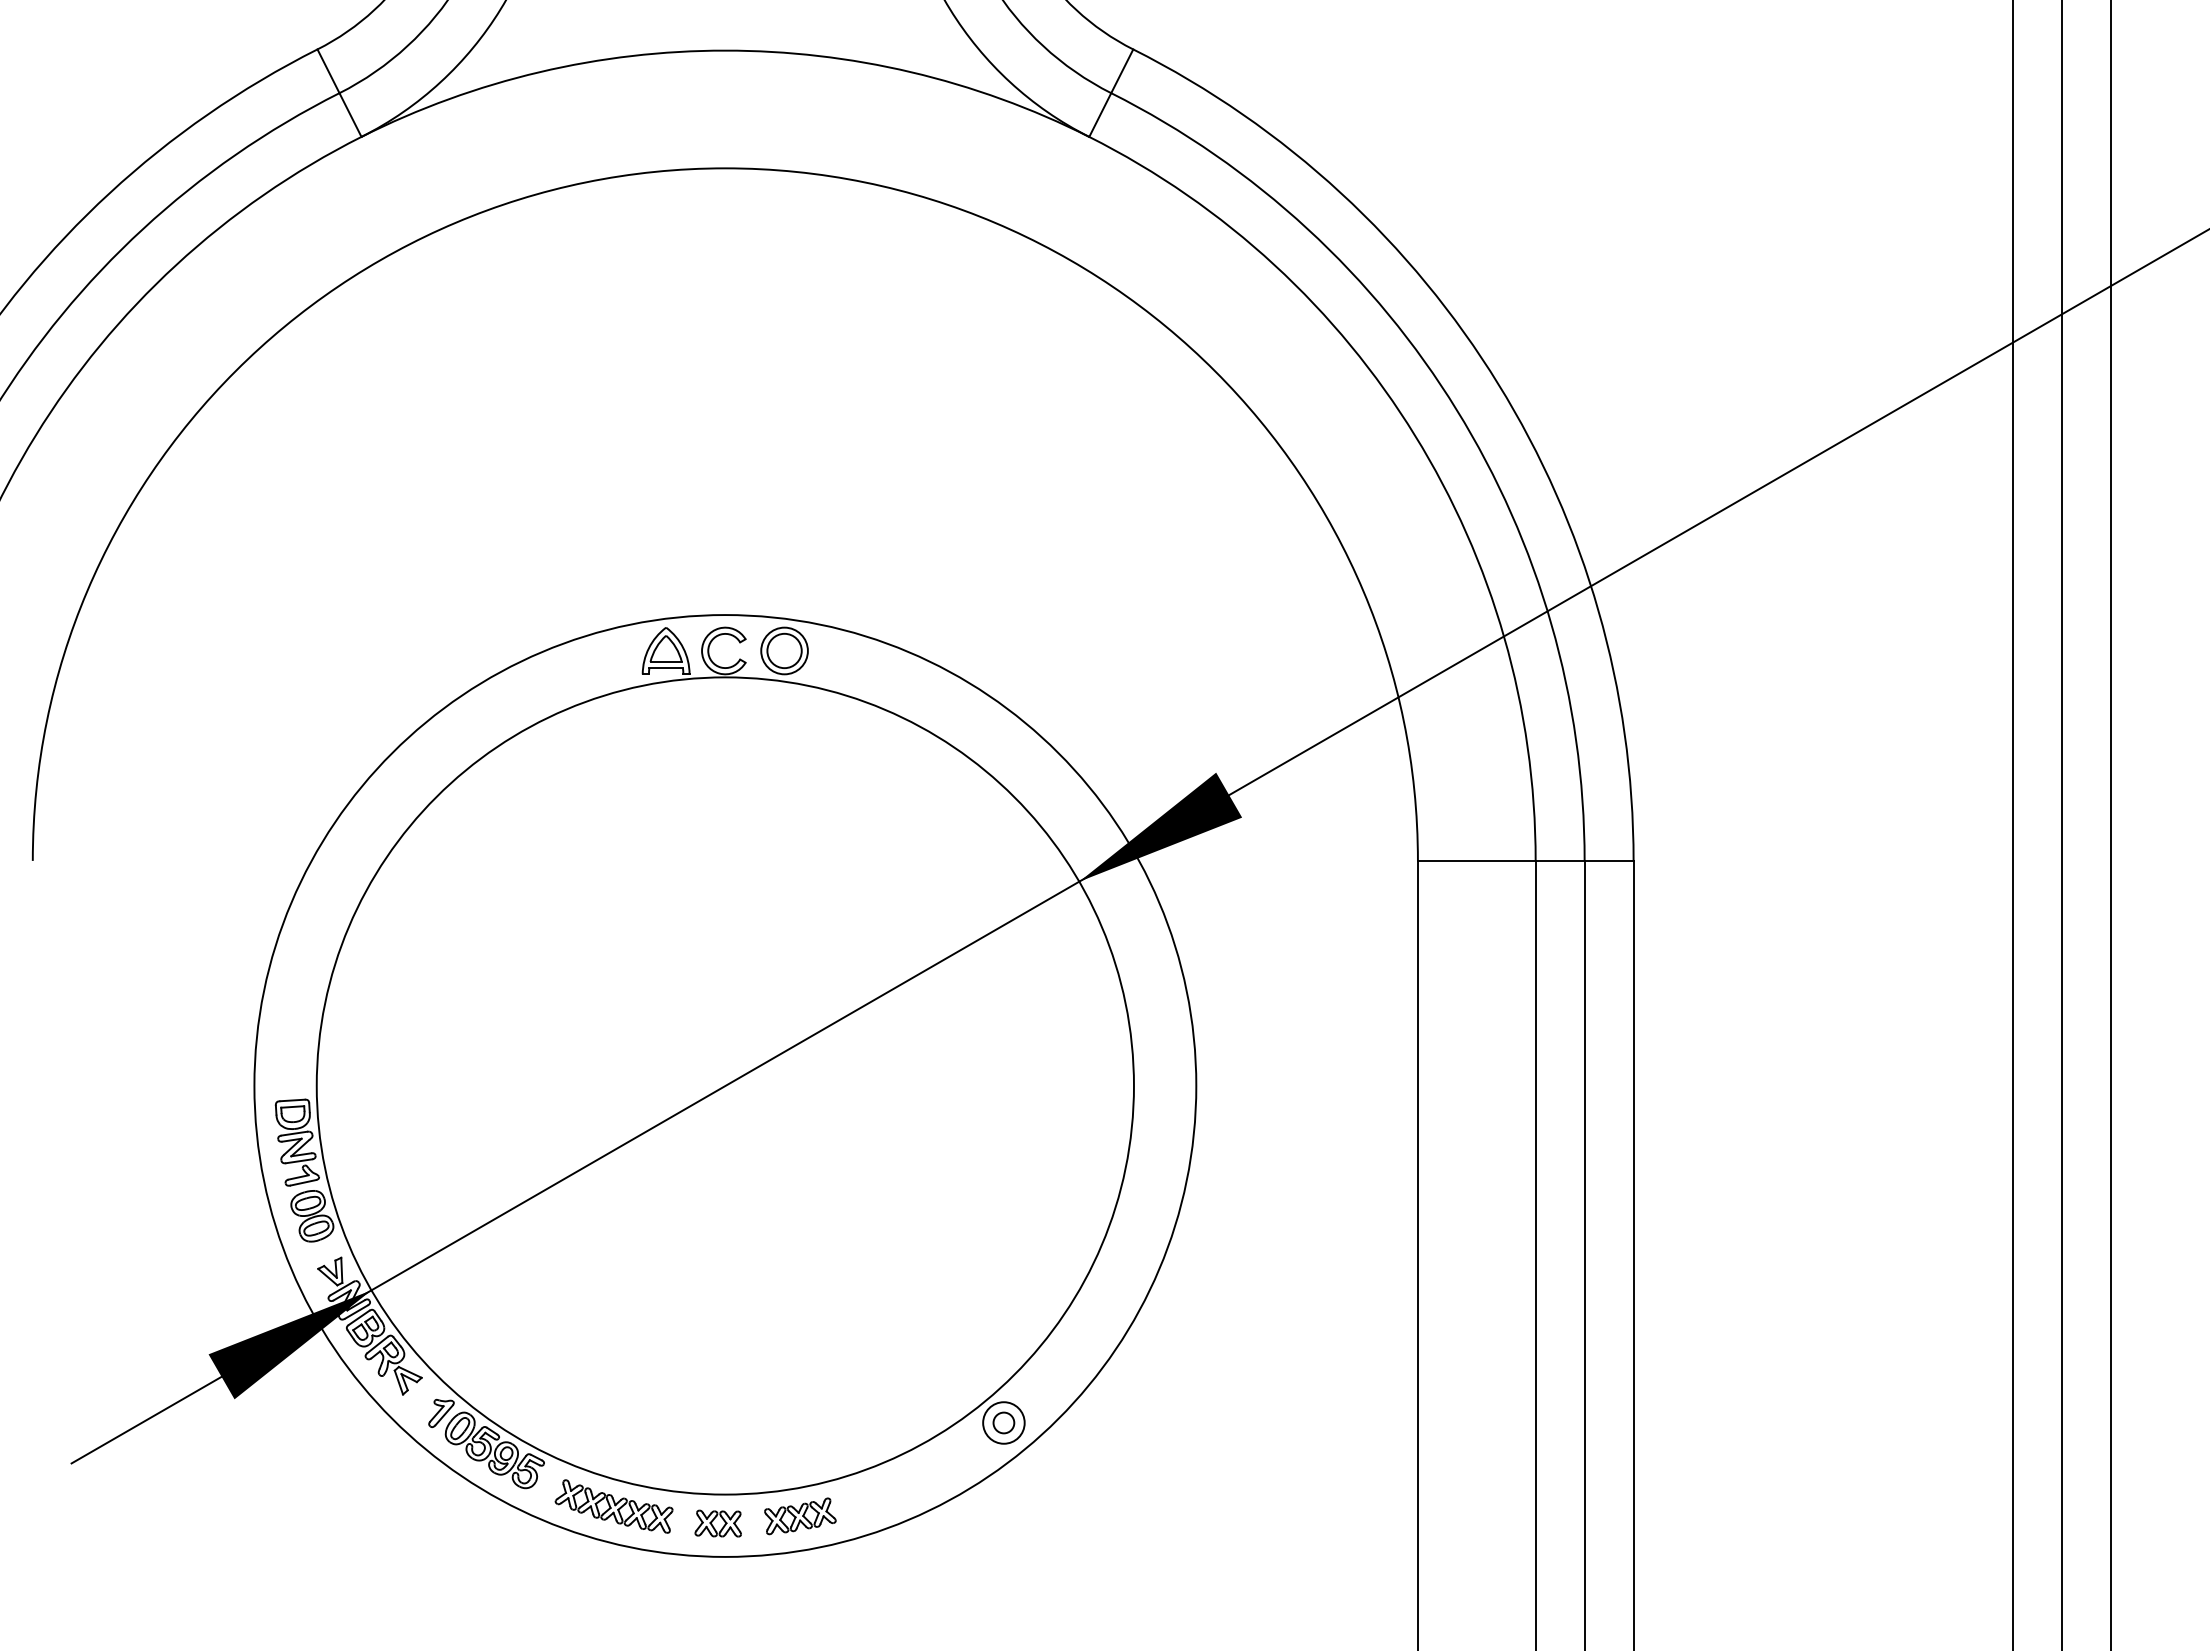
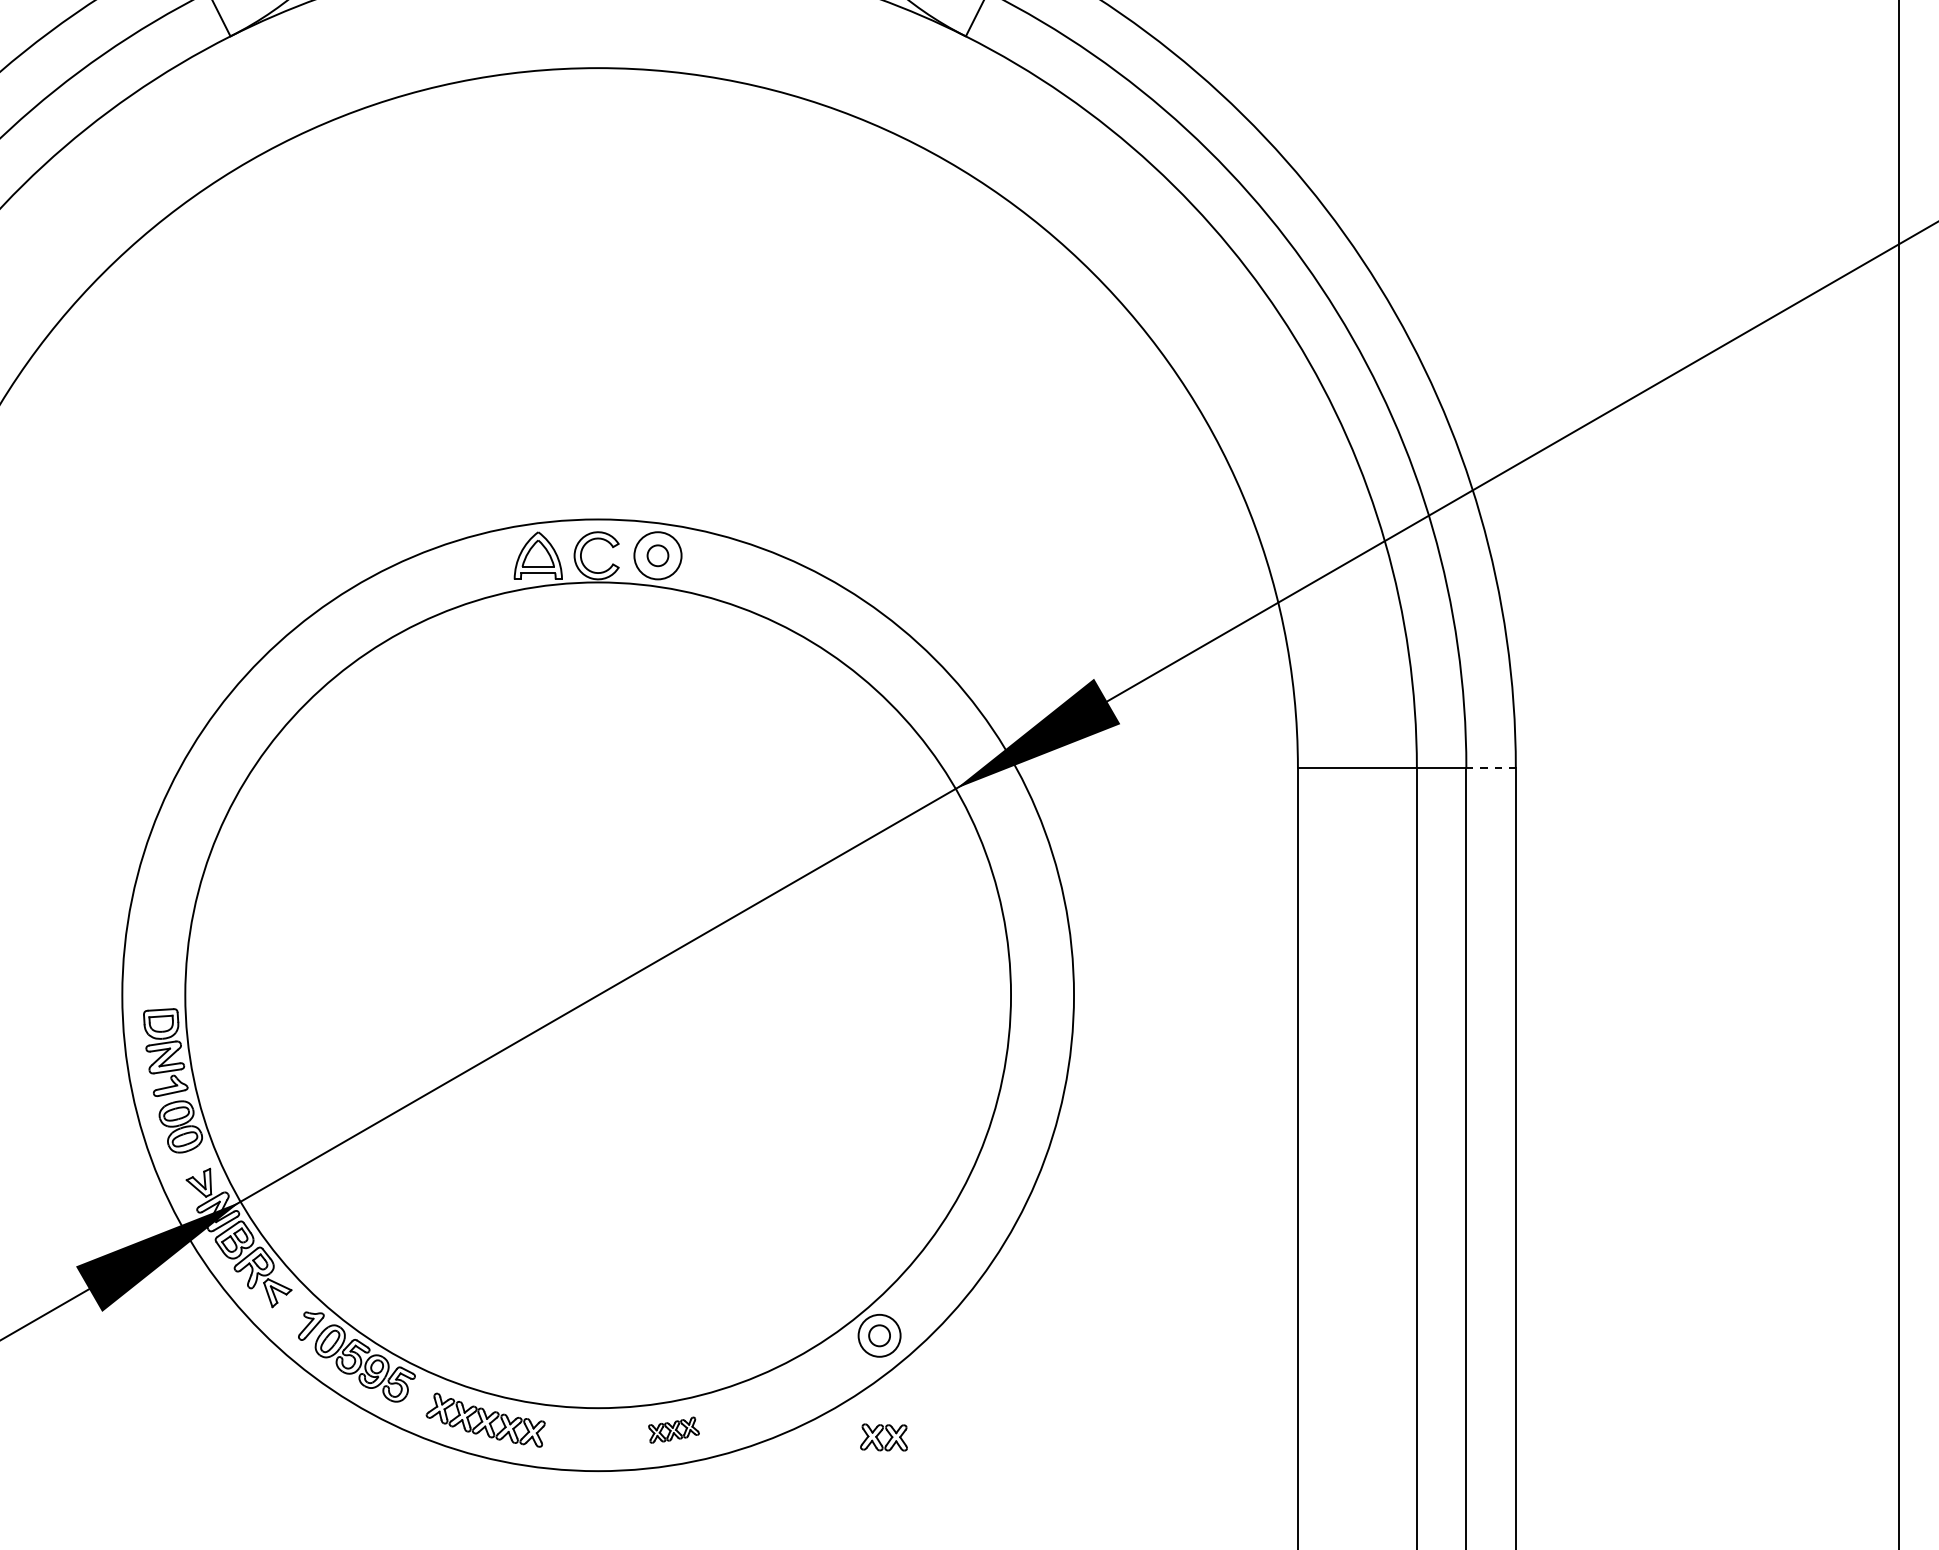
circle: (784, 650) -> (657, 555), size x0.6
line: (1609, 860) -> (1491, 767), solid -> dashed
part: (800, 1516) -> (674, 1430), size x0.7
part: (717, 1523) -> (883, 1437), moved

